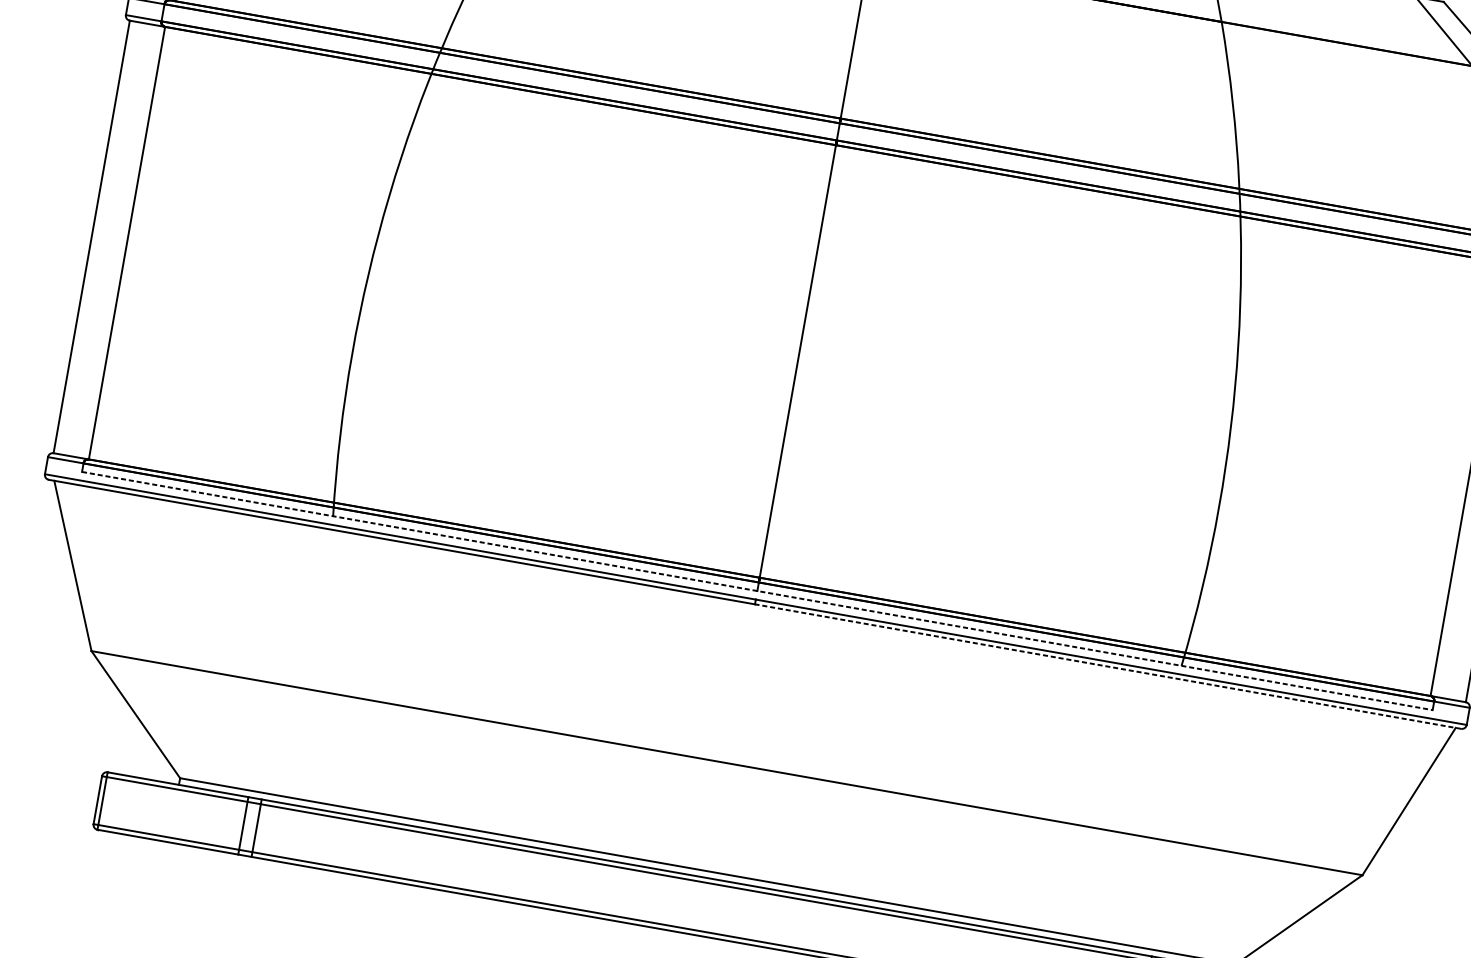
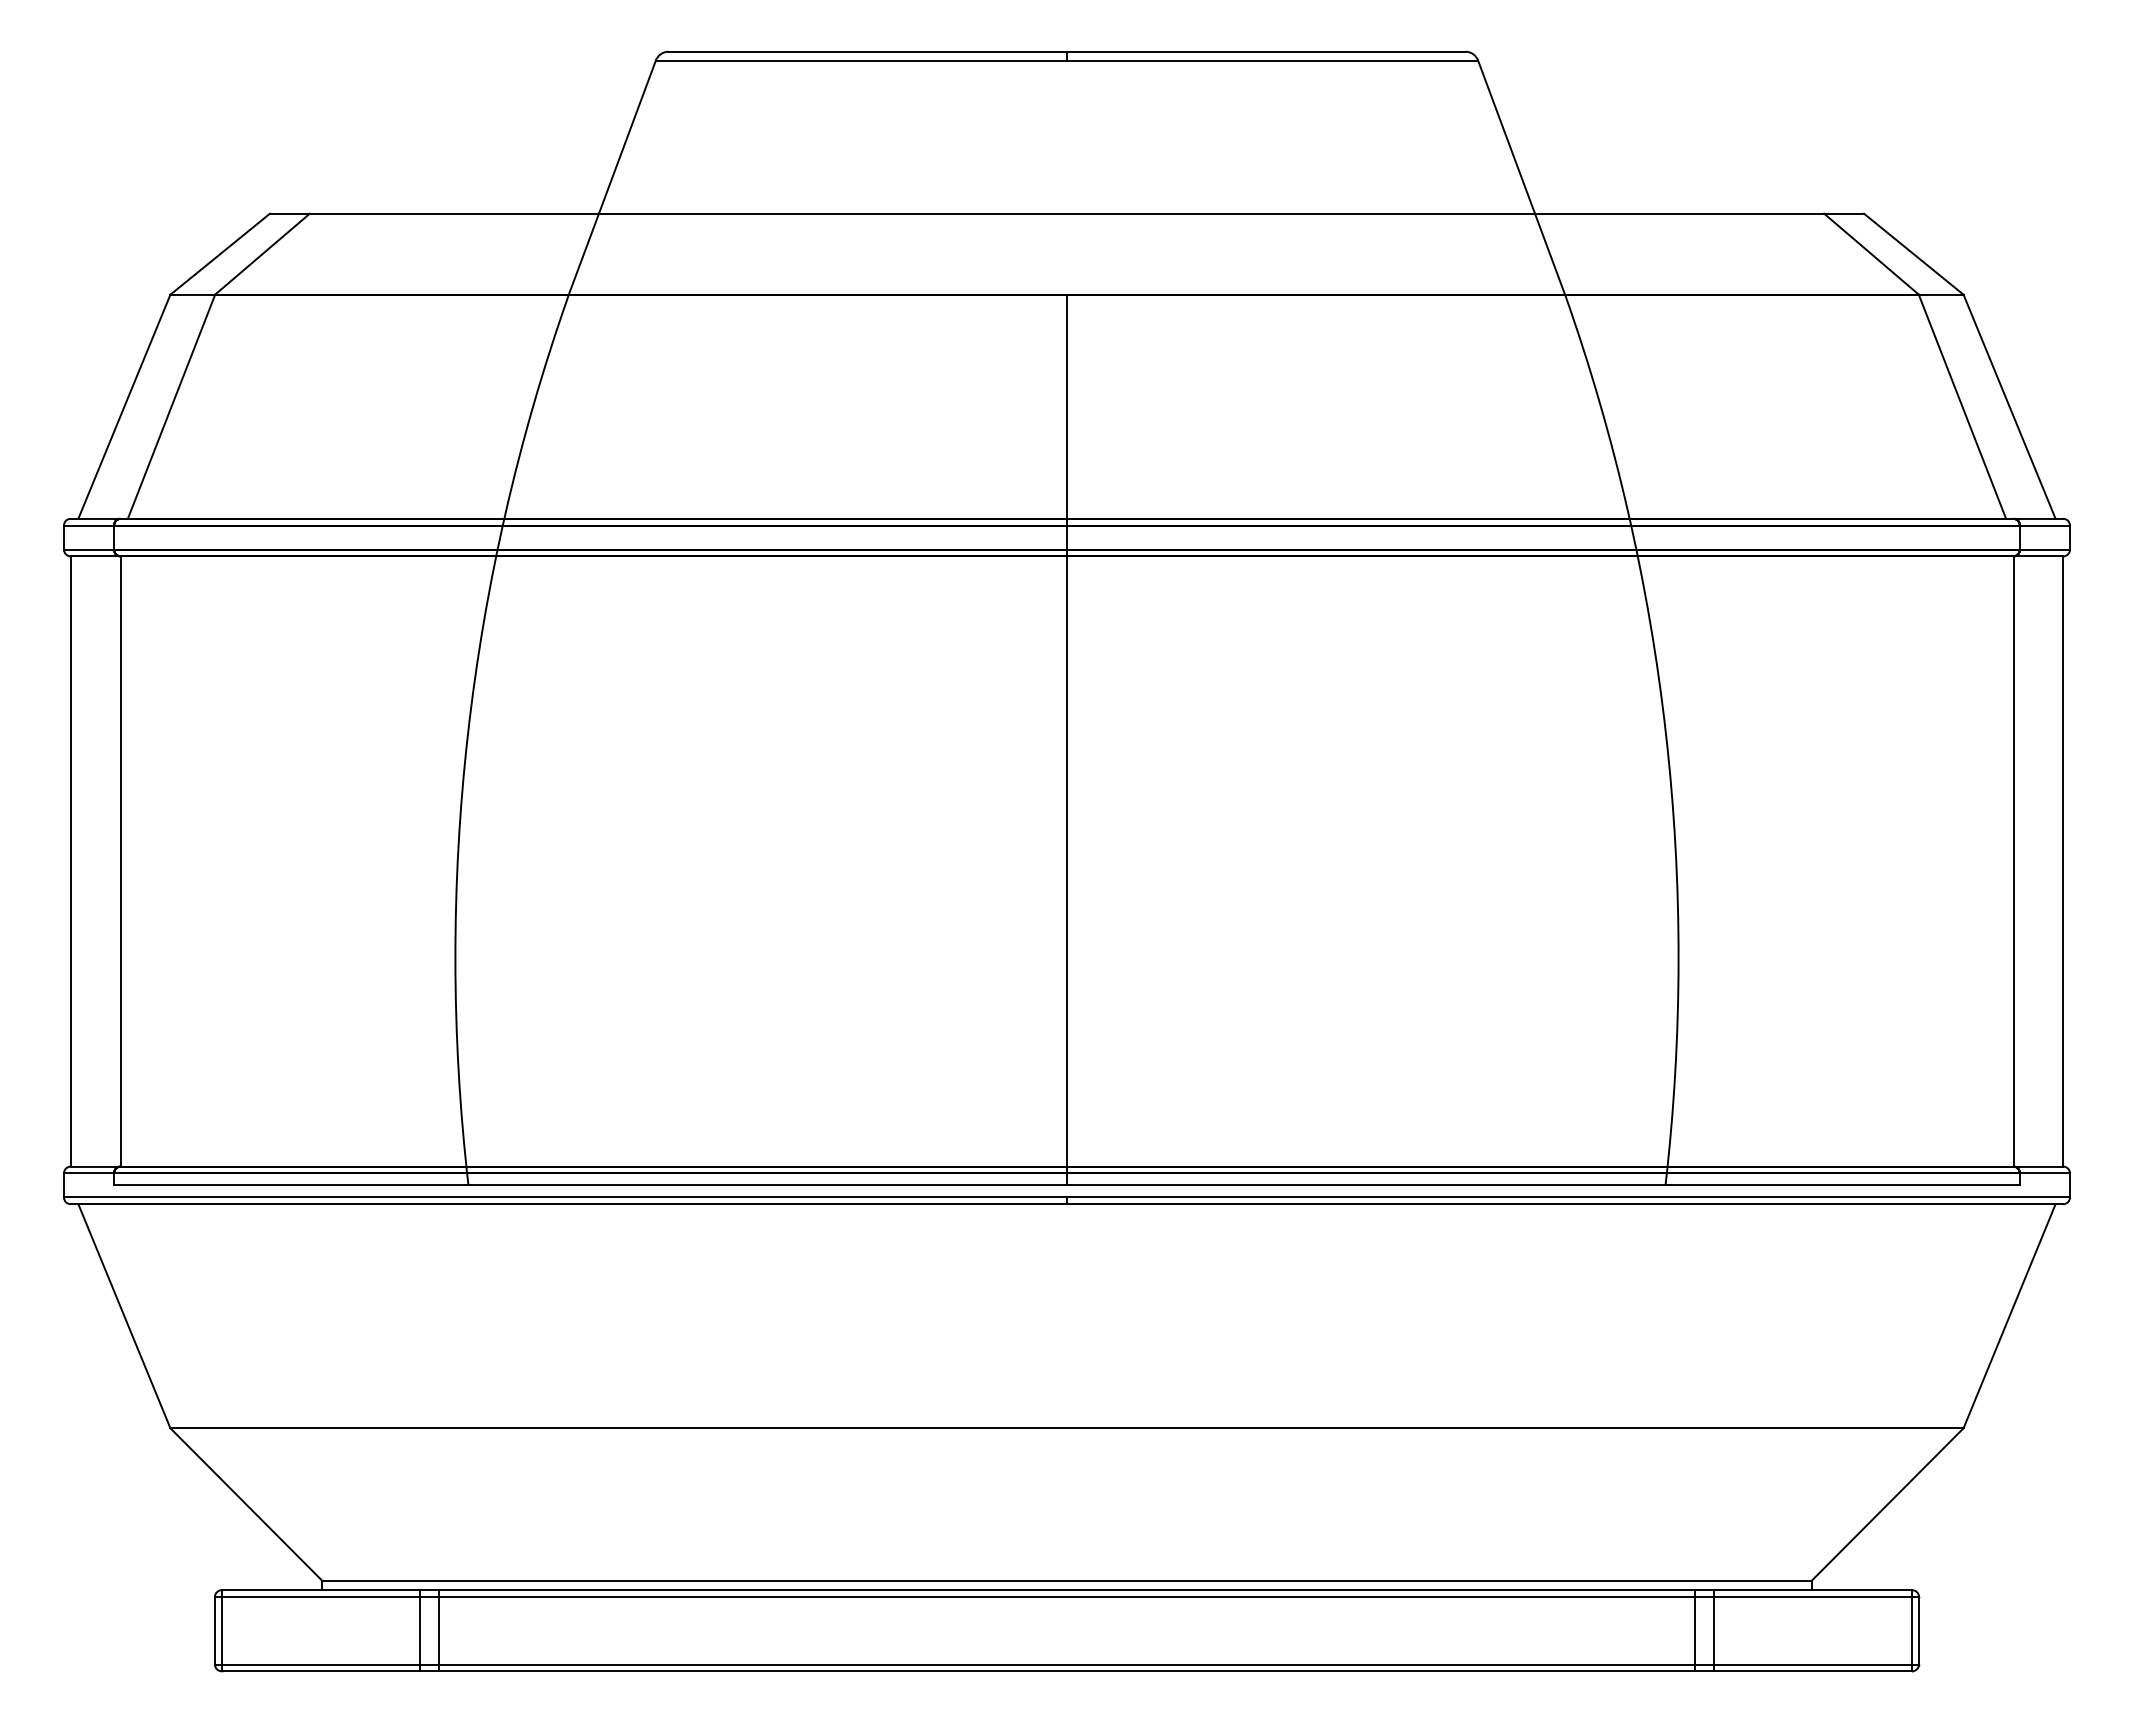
line: (757, 591) -> (1067, 1185), dashed -> solid
line: (1107, 666) -> (1564, 1204), dashed -> solid

